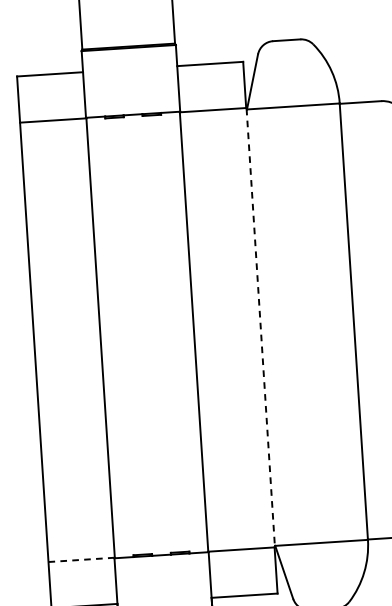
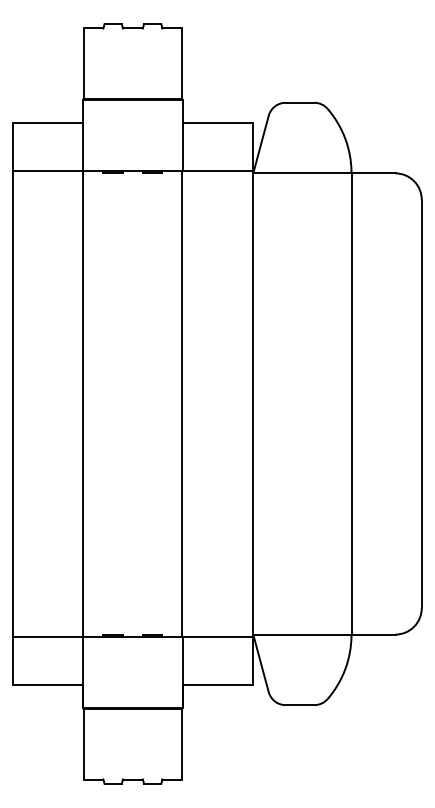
line: (260, 328) -> (252, 404), dashed -> solid
line: (81, 559) -> (48, 636), dashed -> solid

